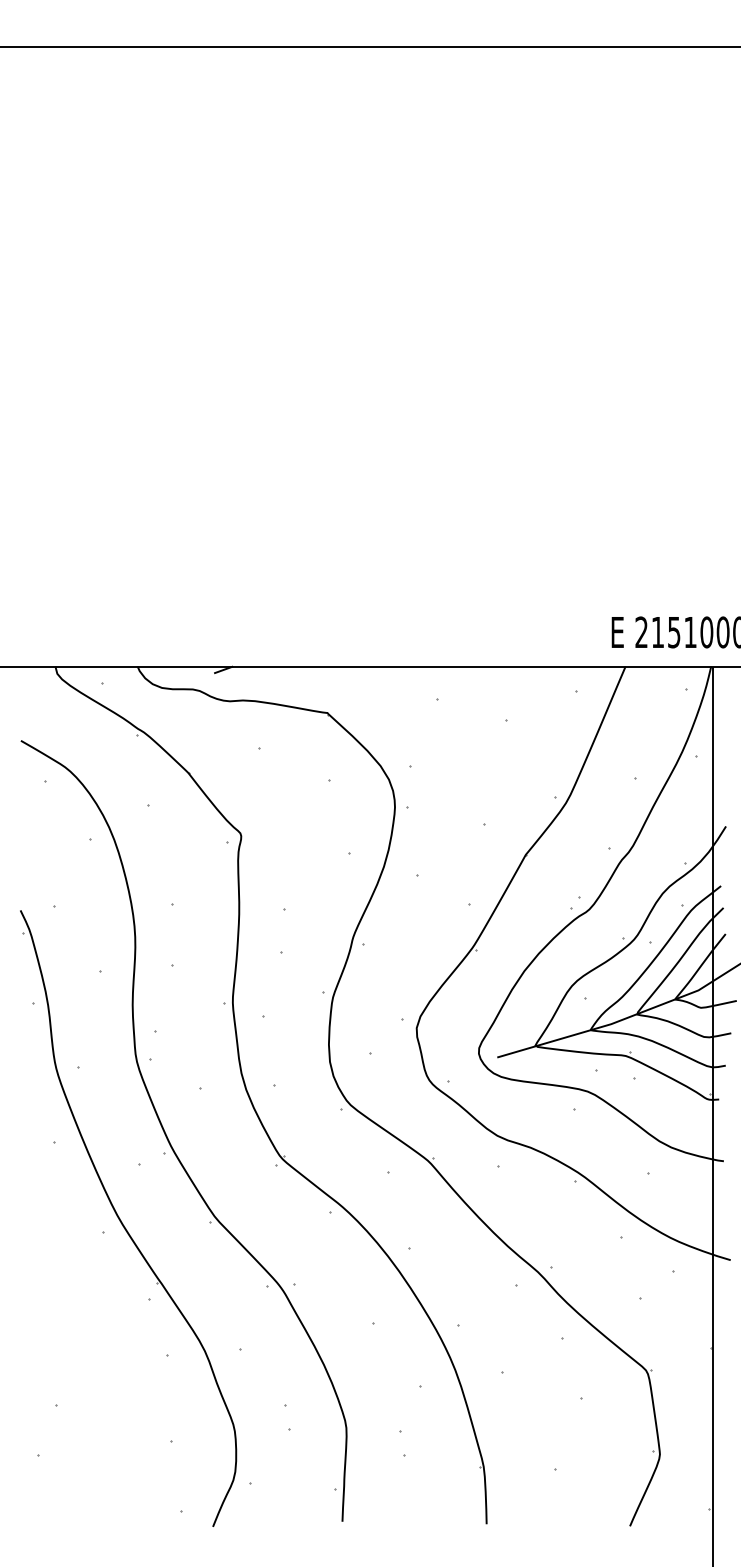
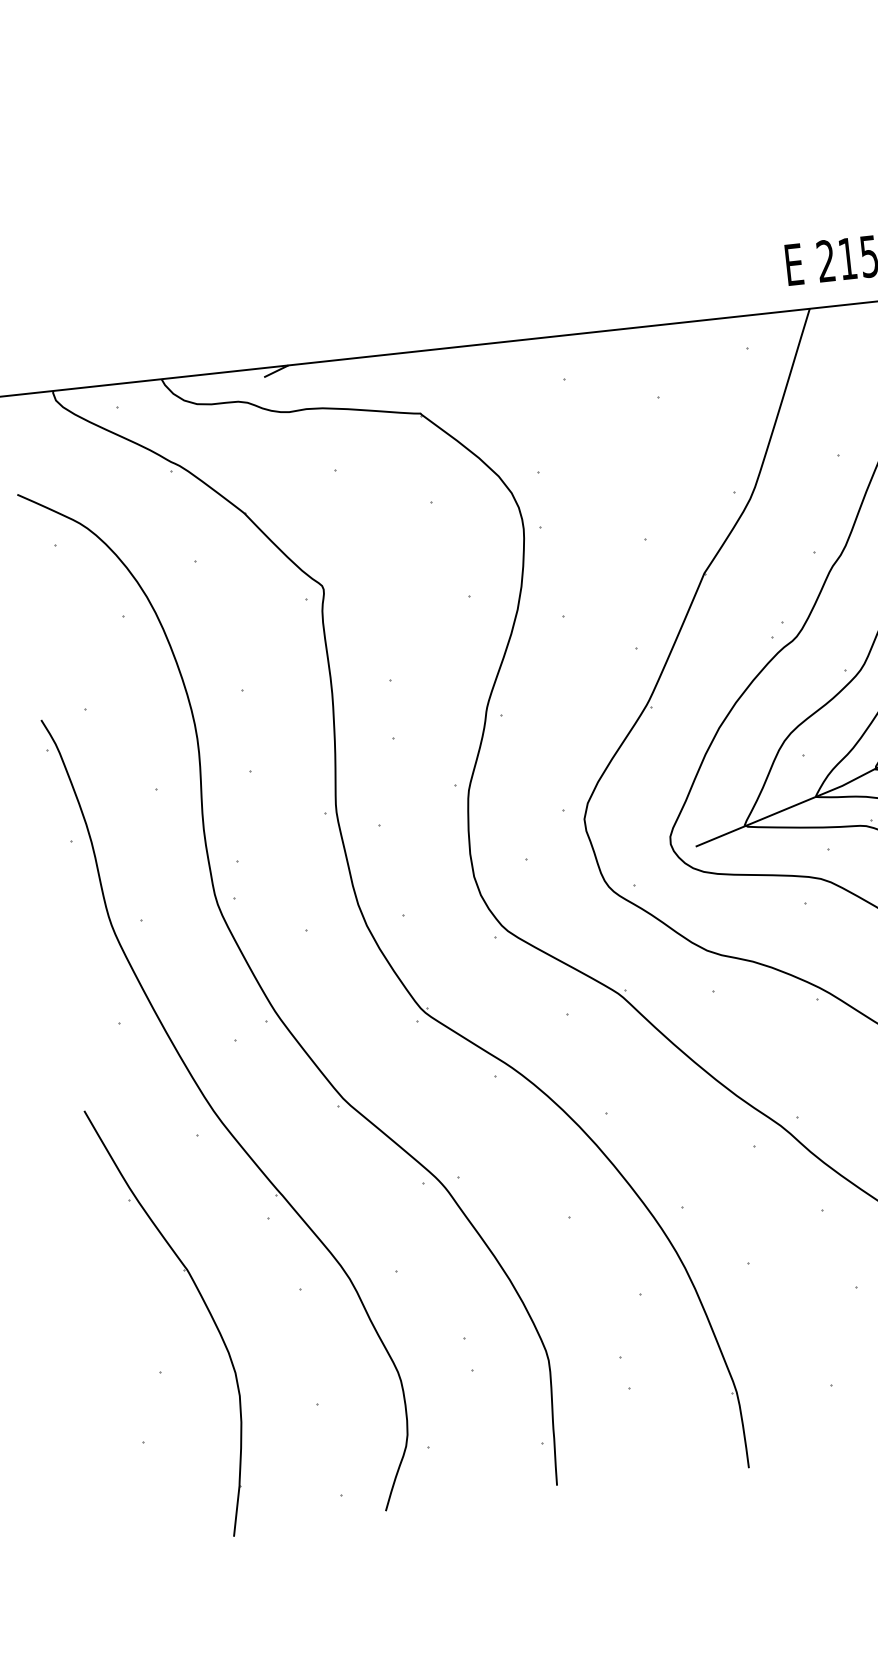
part: (93, 1356) -> (202, 1302), added

